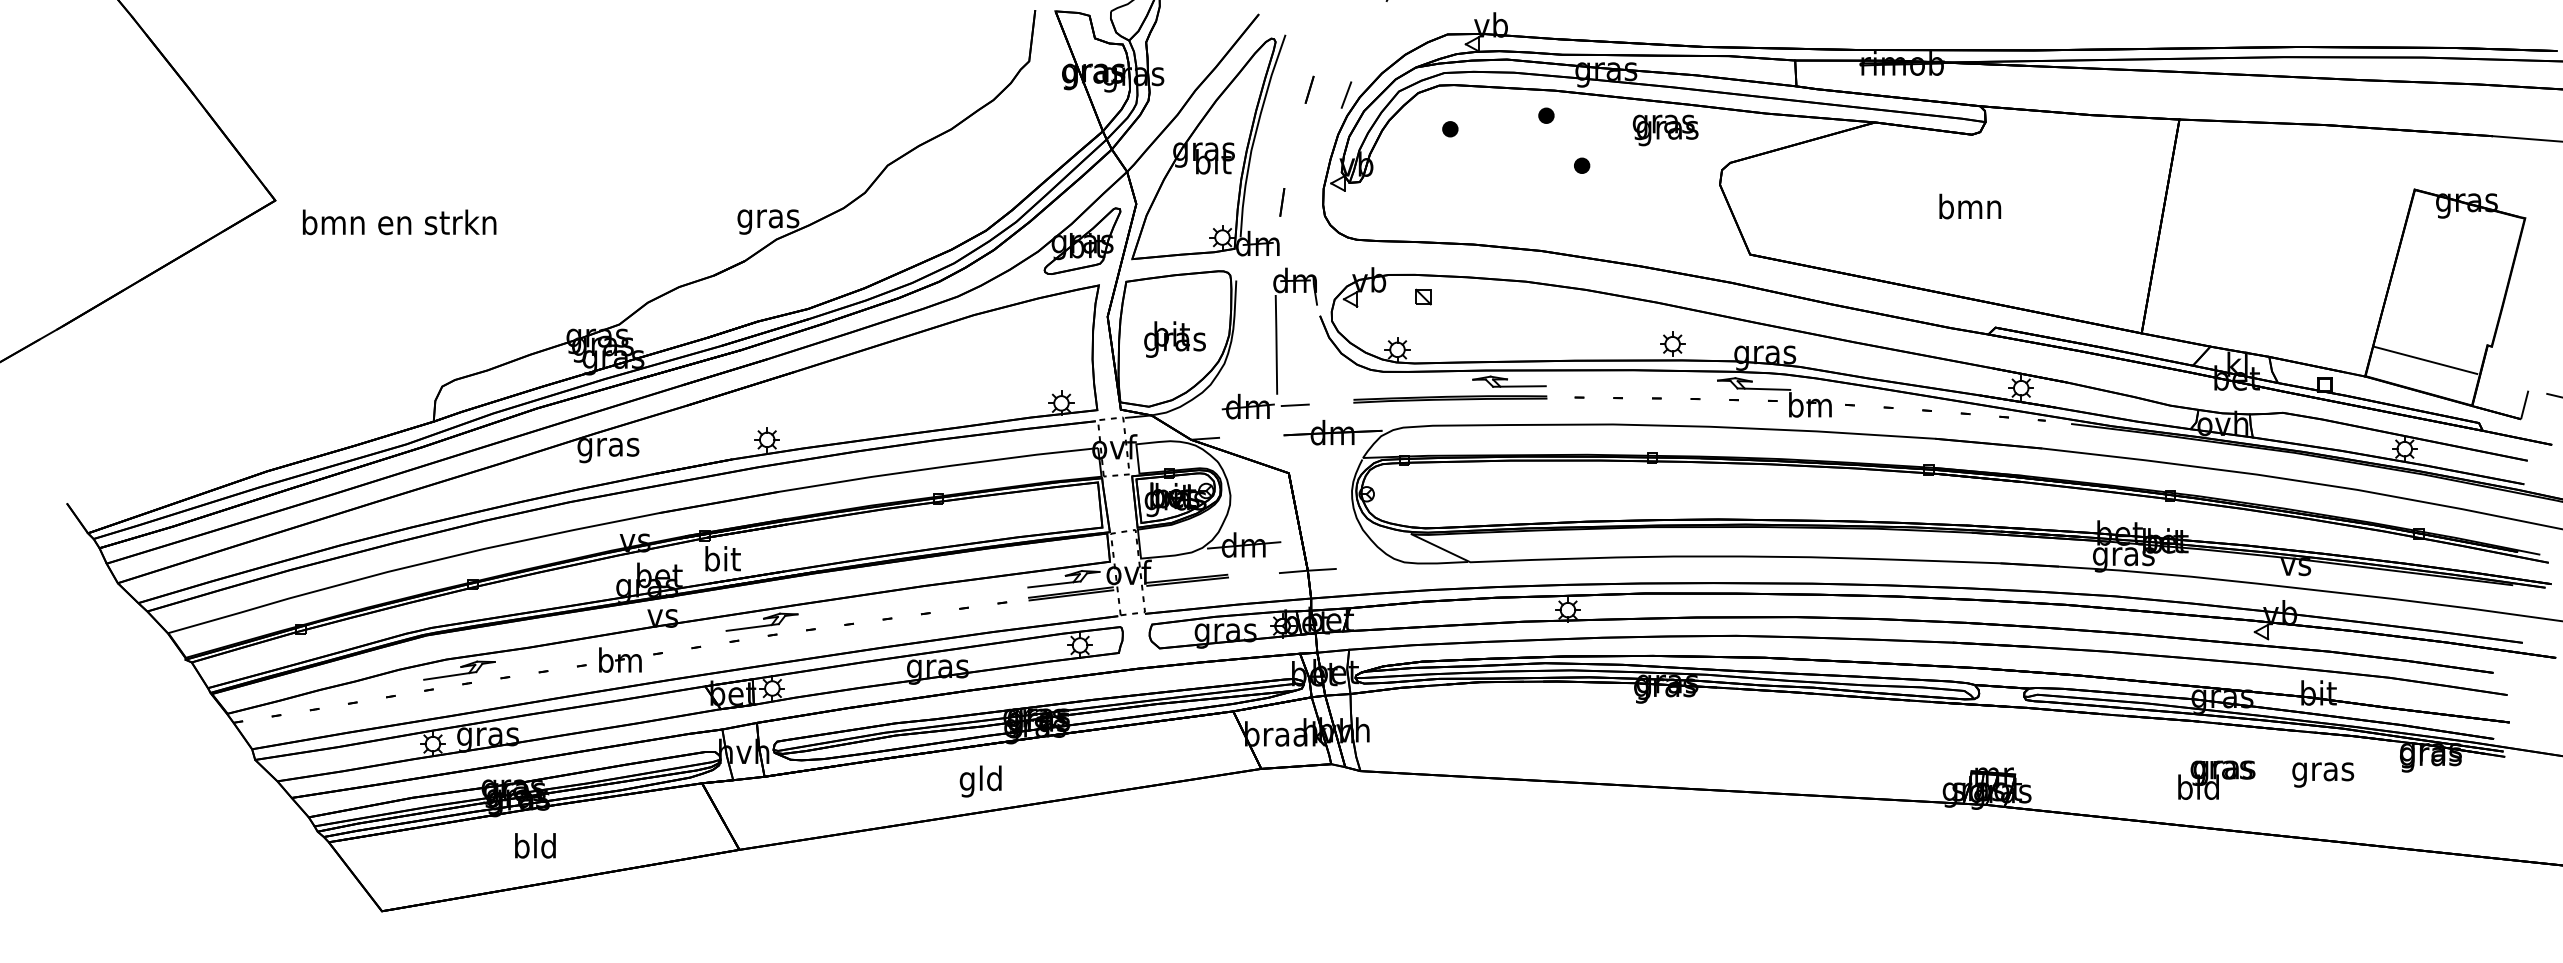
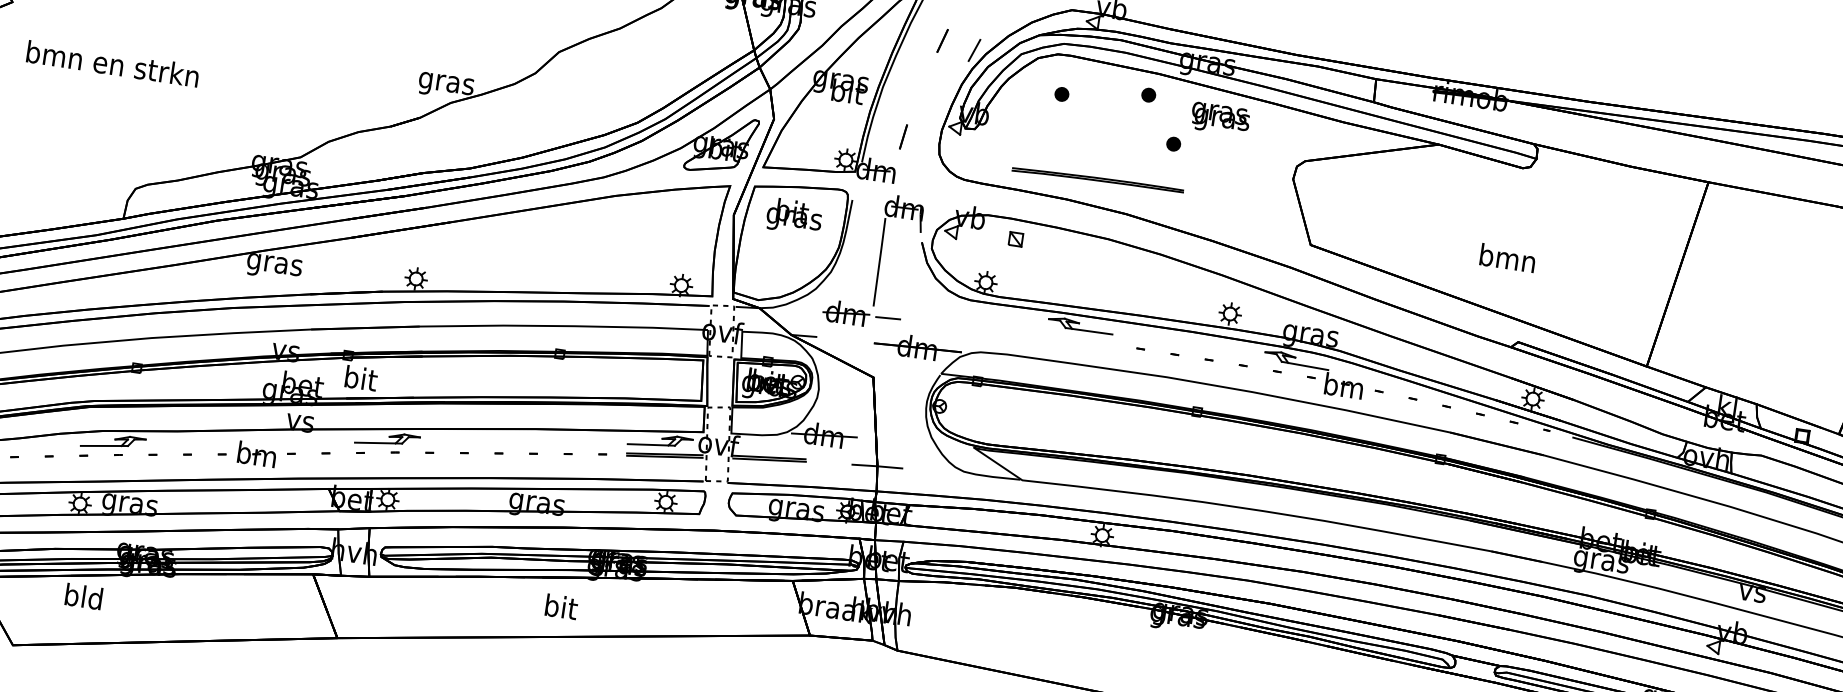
text: (1665, 130) -> (1220, 119), moved
text: (1970, 206) -> (1508, 258), moved
text: (399, 222) -> (112, 64), moved
text: (1174, 339) -> (794, 216), moved
part: (1450, 399) -> (1098, 180), moved
text: (980, 781) -> (559, 609), gld -> bit
text: (535, 845) -> (84, 596), moved

